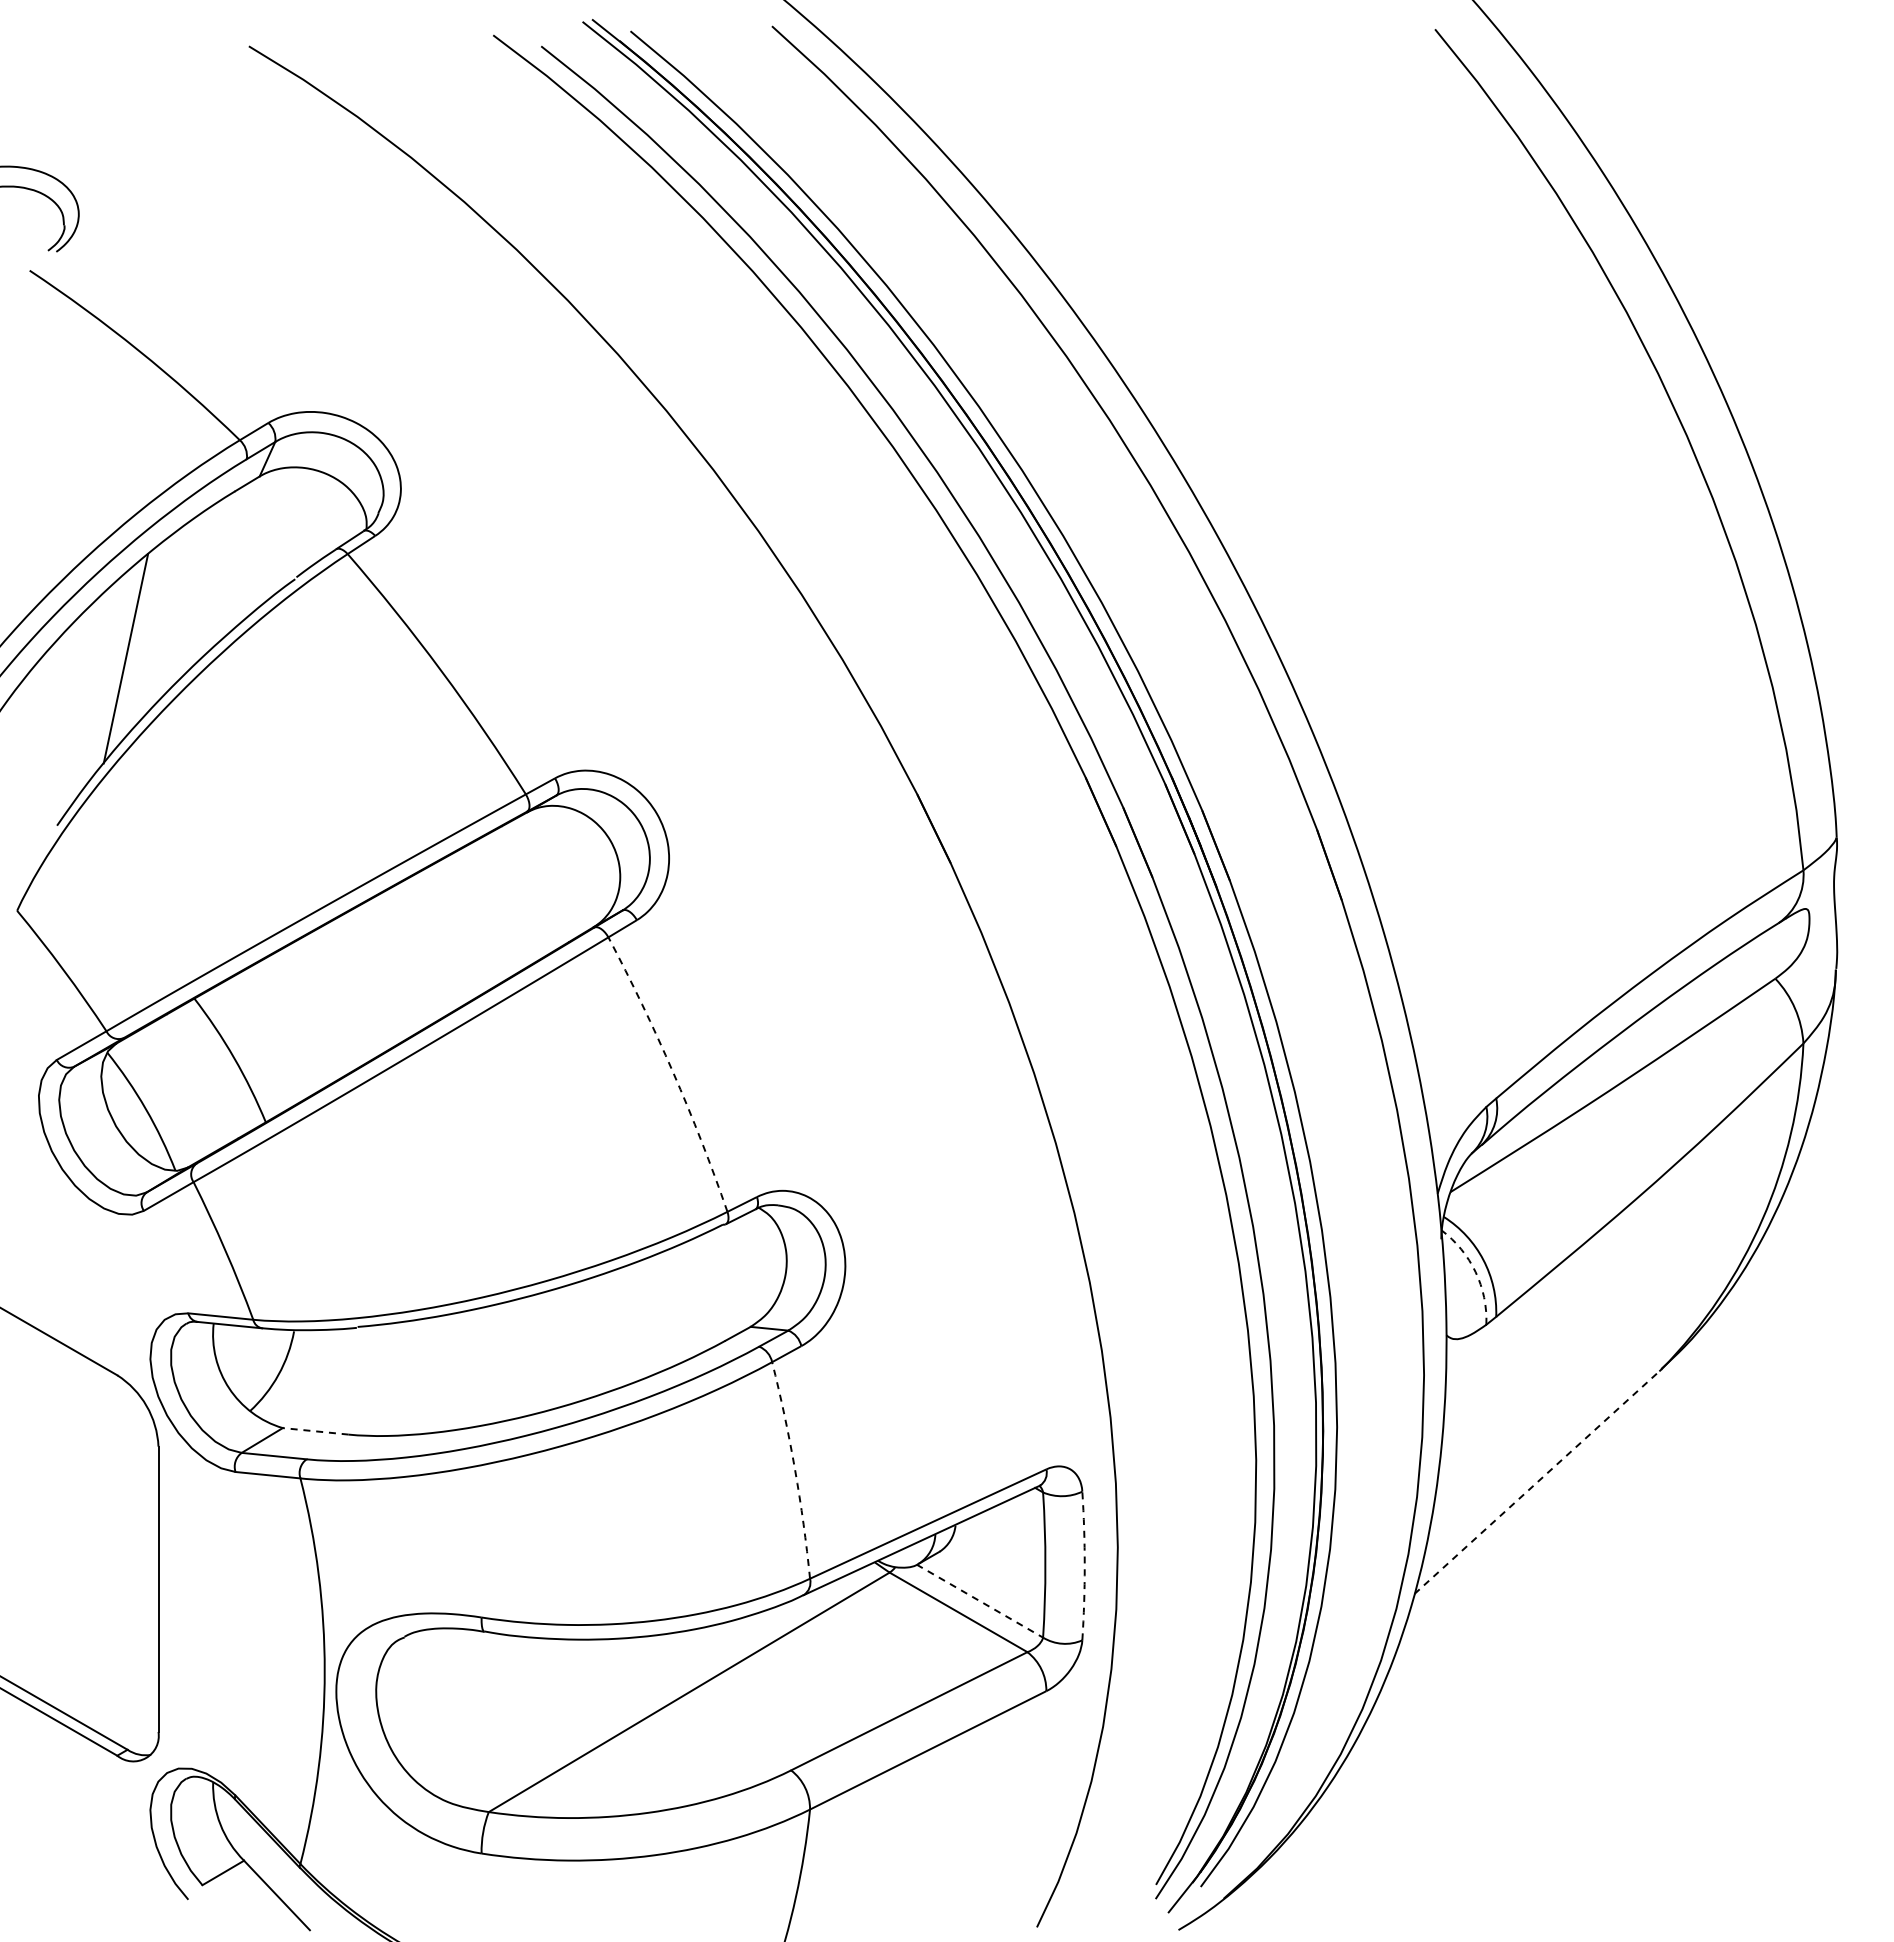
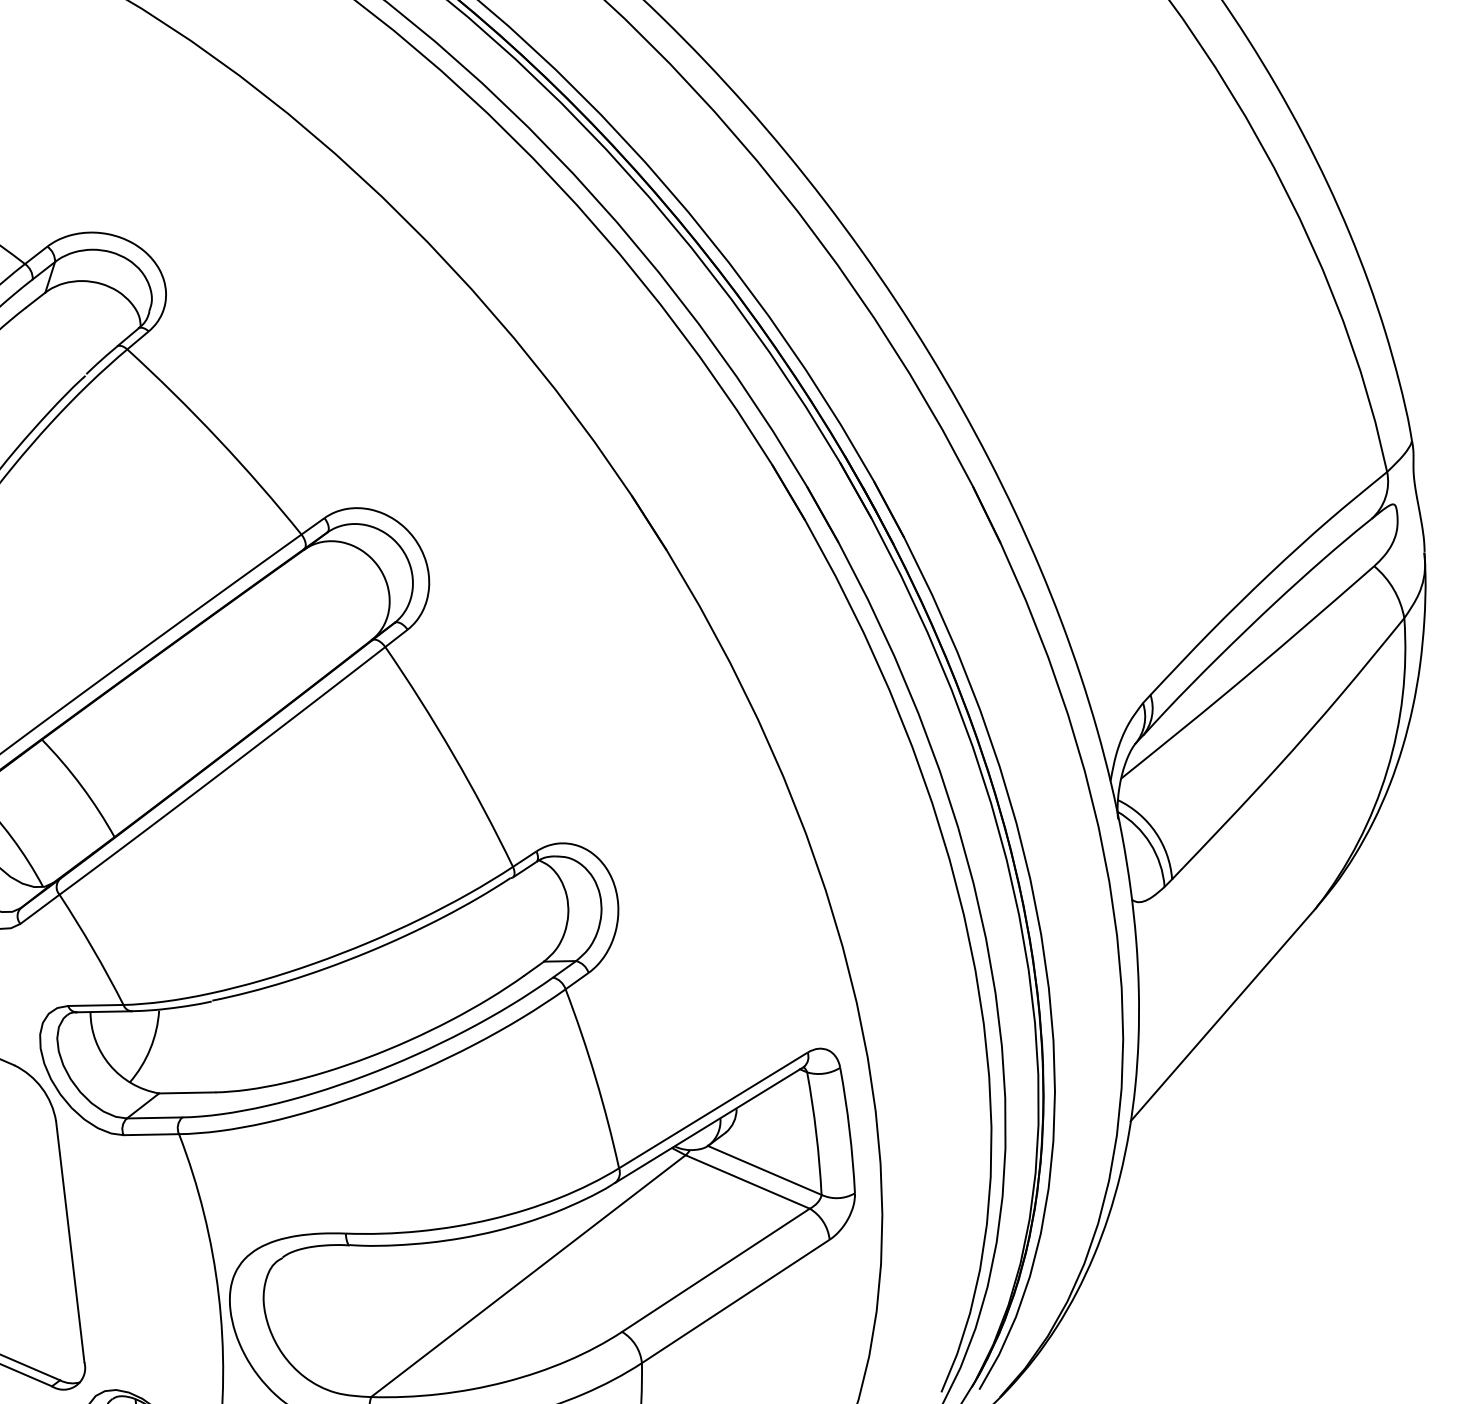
arc: (673, 1072) -> (453, 754), dashed -> solid
arc: (1475, 1272) -> (1150, 843), dashed -> solid
line: (315, 1431) -> (187, 1093), dashed -> solid
arc: (795, 1469) -> (595, 1077), dashed -> solid
line: (1537, 1482) -> (1223, 1014), dashed -> solid
arc: (1084, 1566) -> (849, 1130), dashed -> solid
line: (979, 1601) -> (764, 1170), dashed -> solid

